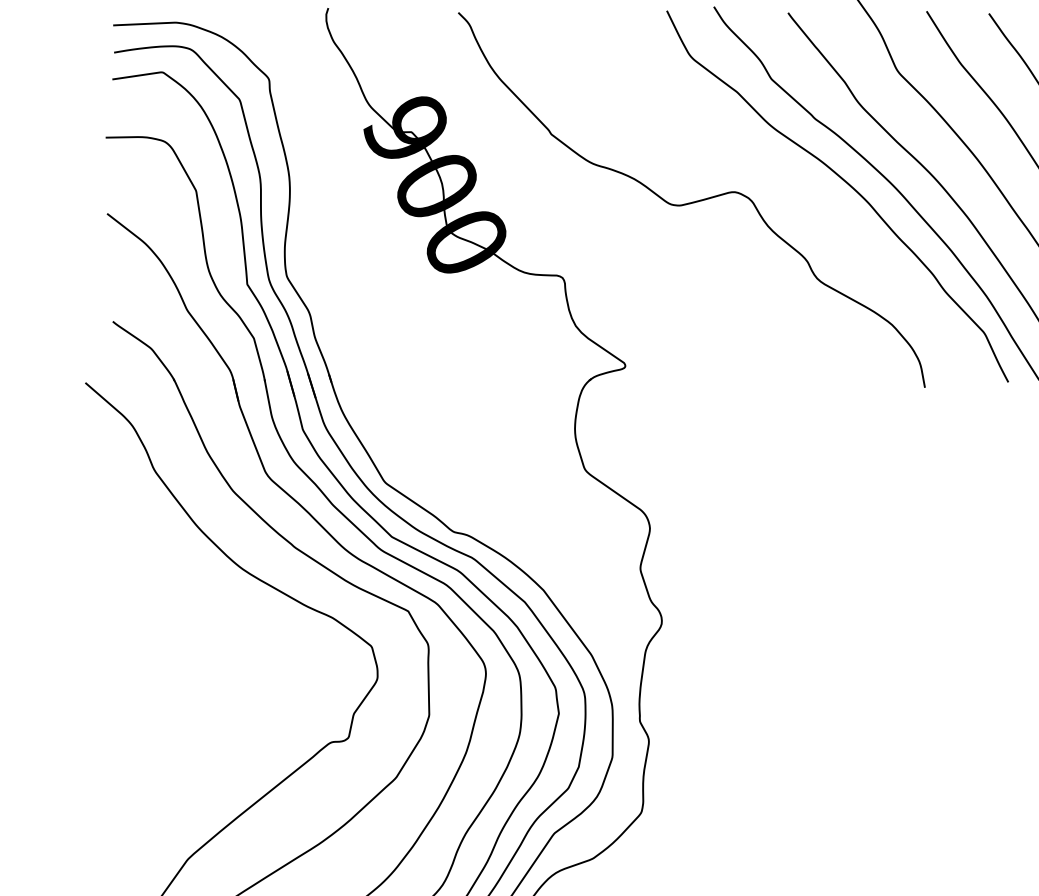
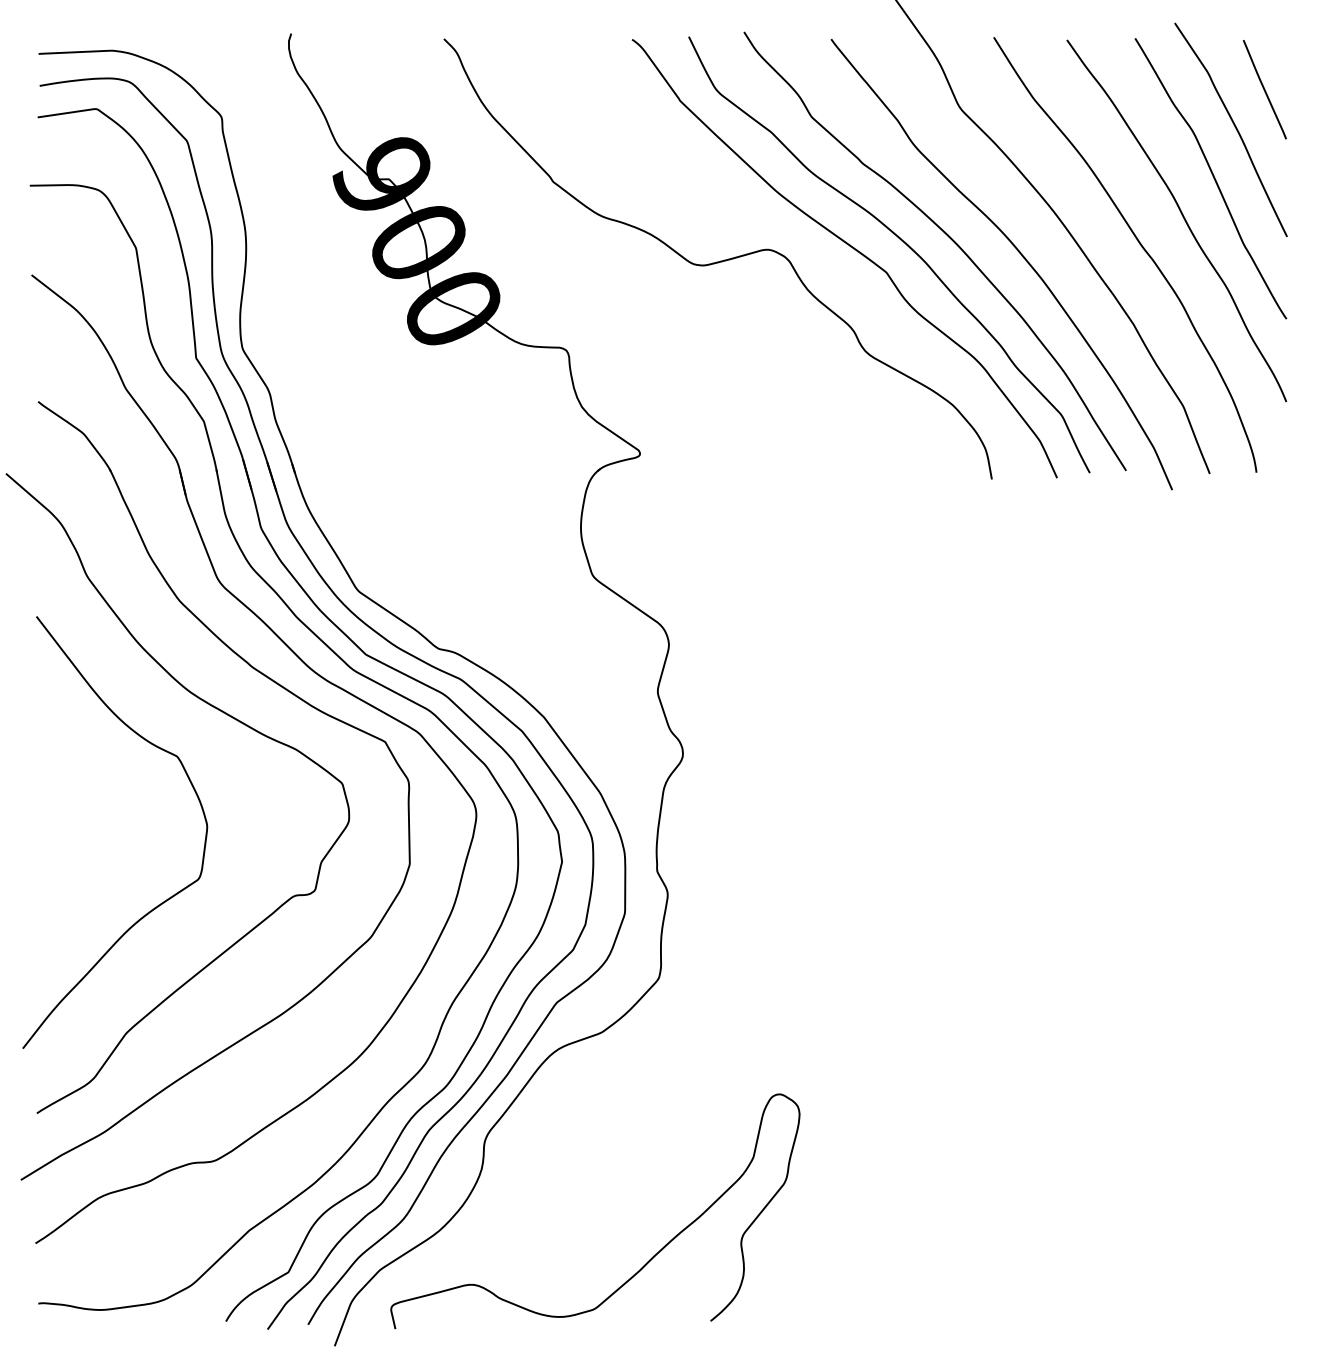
curve: (804, 190) -> (850, 247), added
curve: (217, 748) -> (161, 902), added

